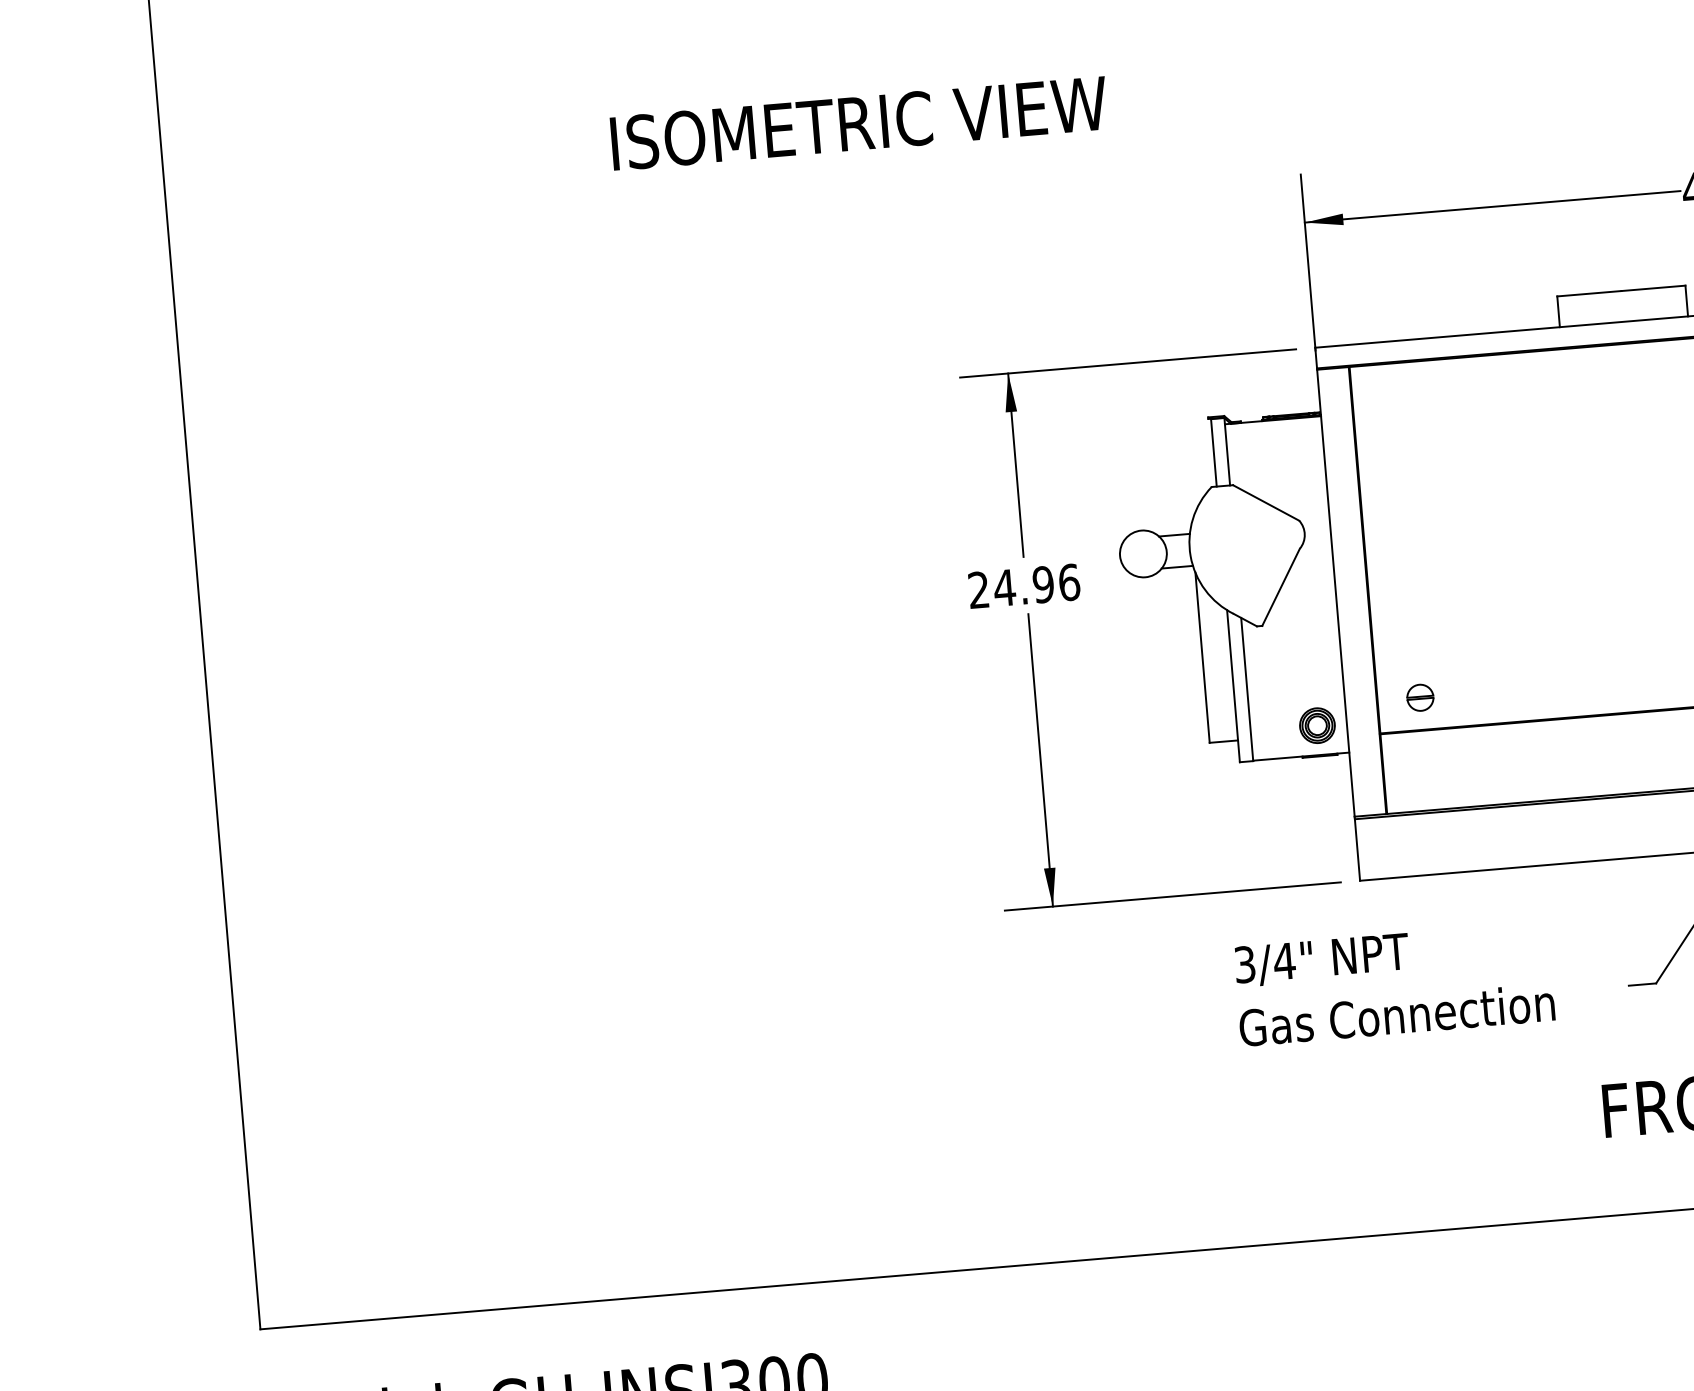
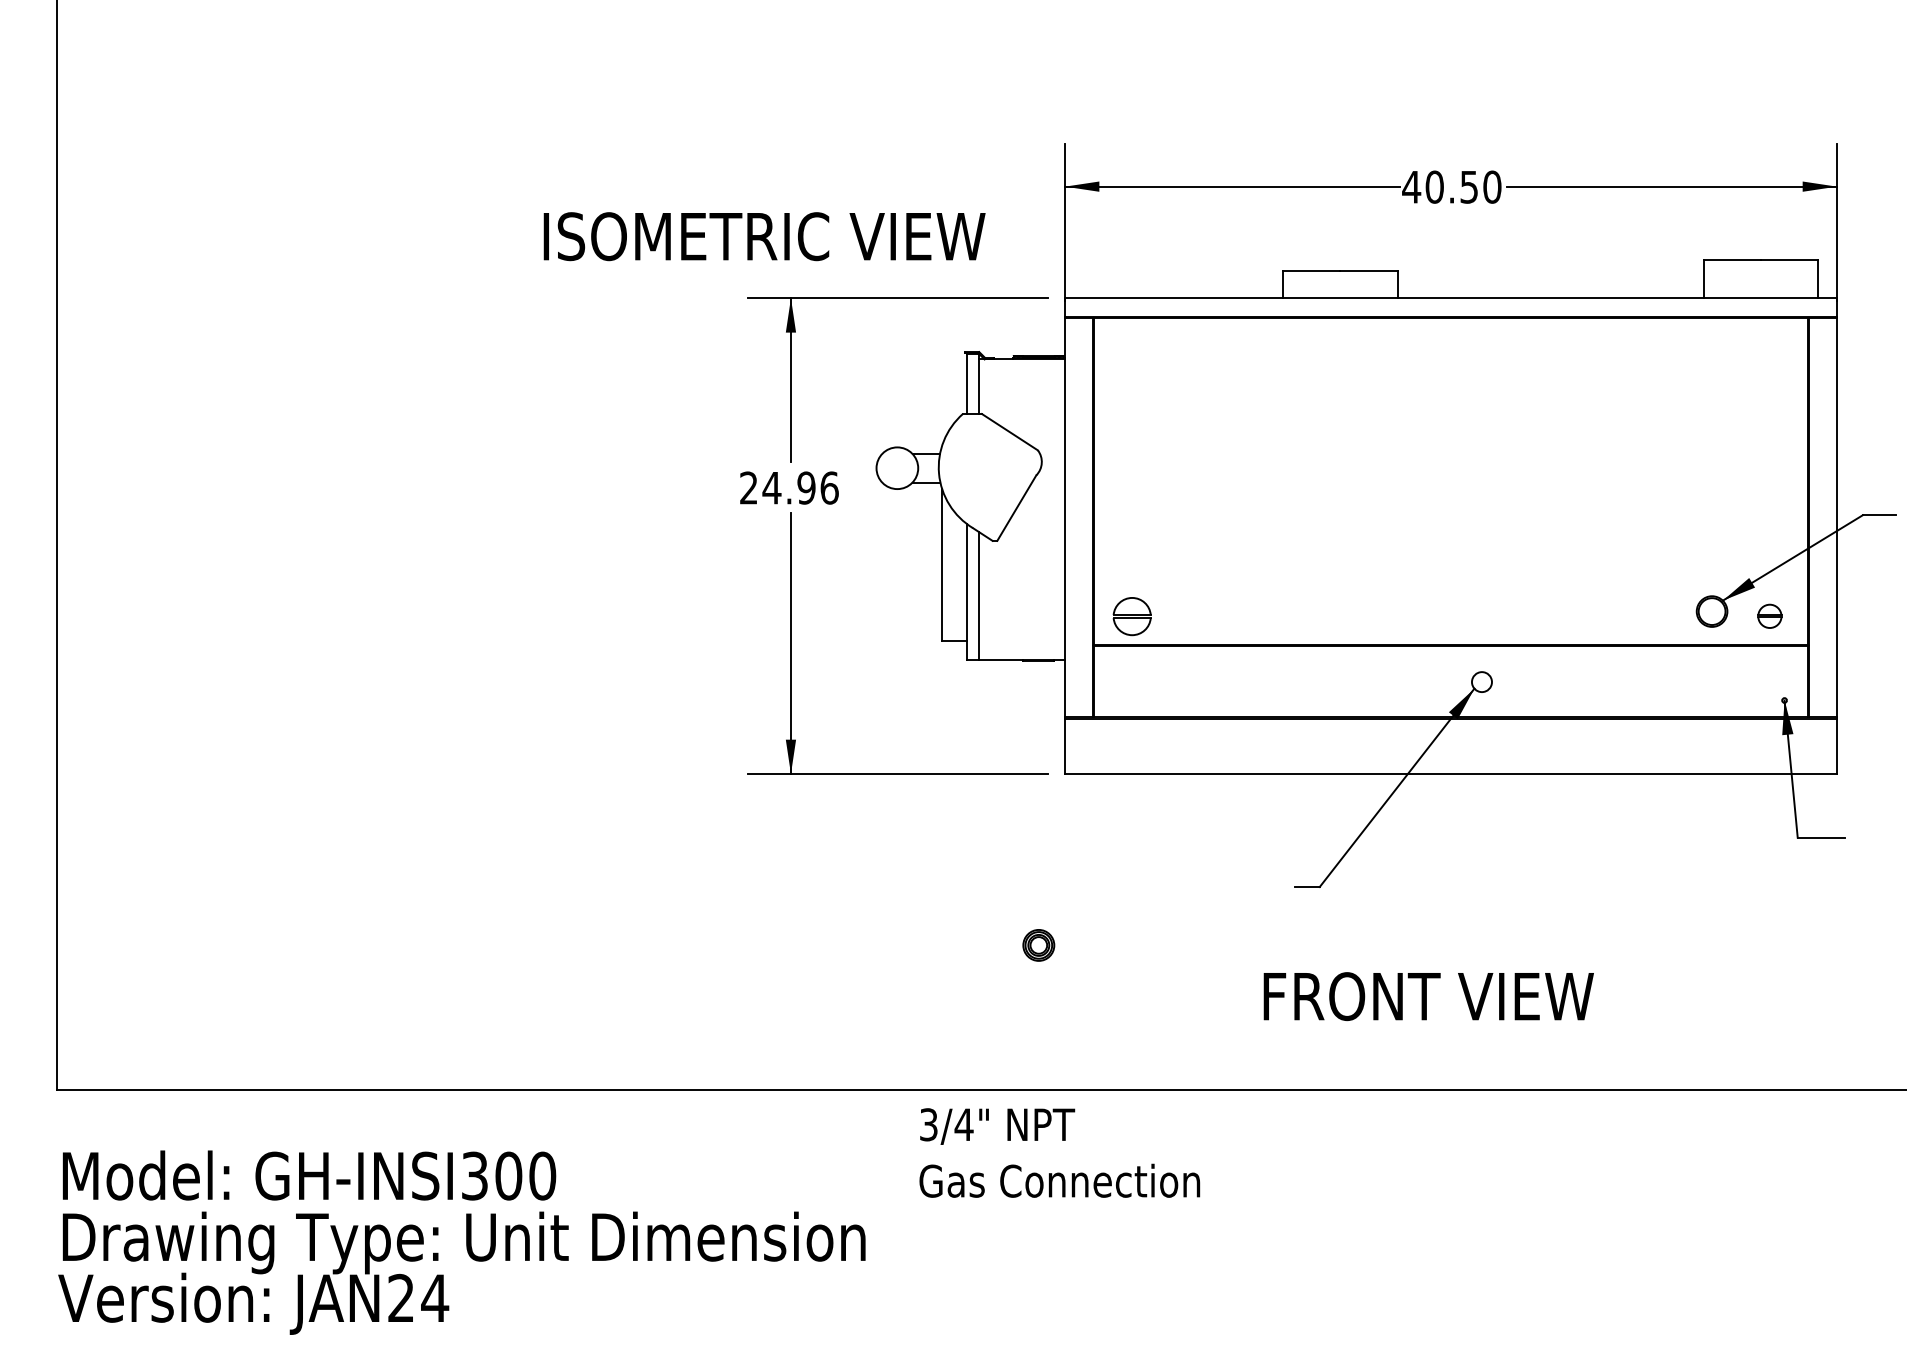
text: (859, 123) -> (764, 236), moved
part: (1419, 696) -> (1131, 615), size x1.6
part: (1317, 725) -> (1038, 945), moved
text: (1394, 983) -> (1059, 1152), moved

